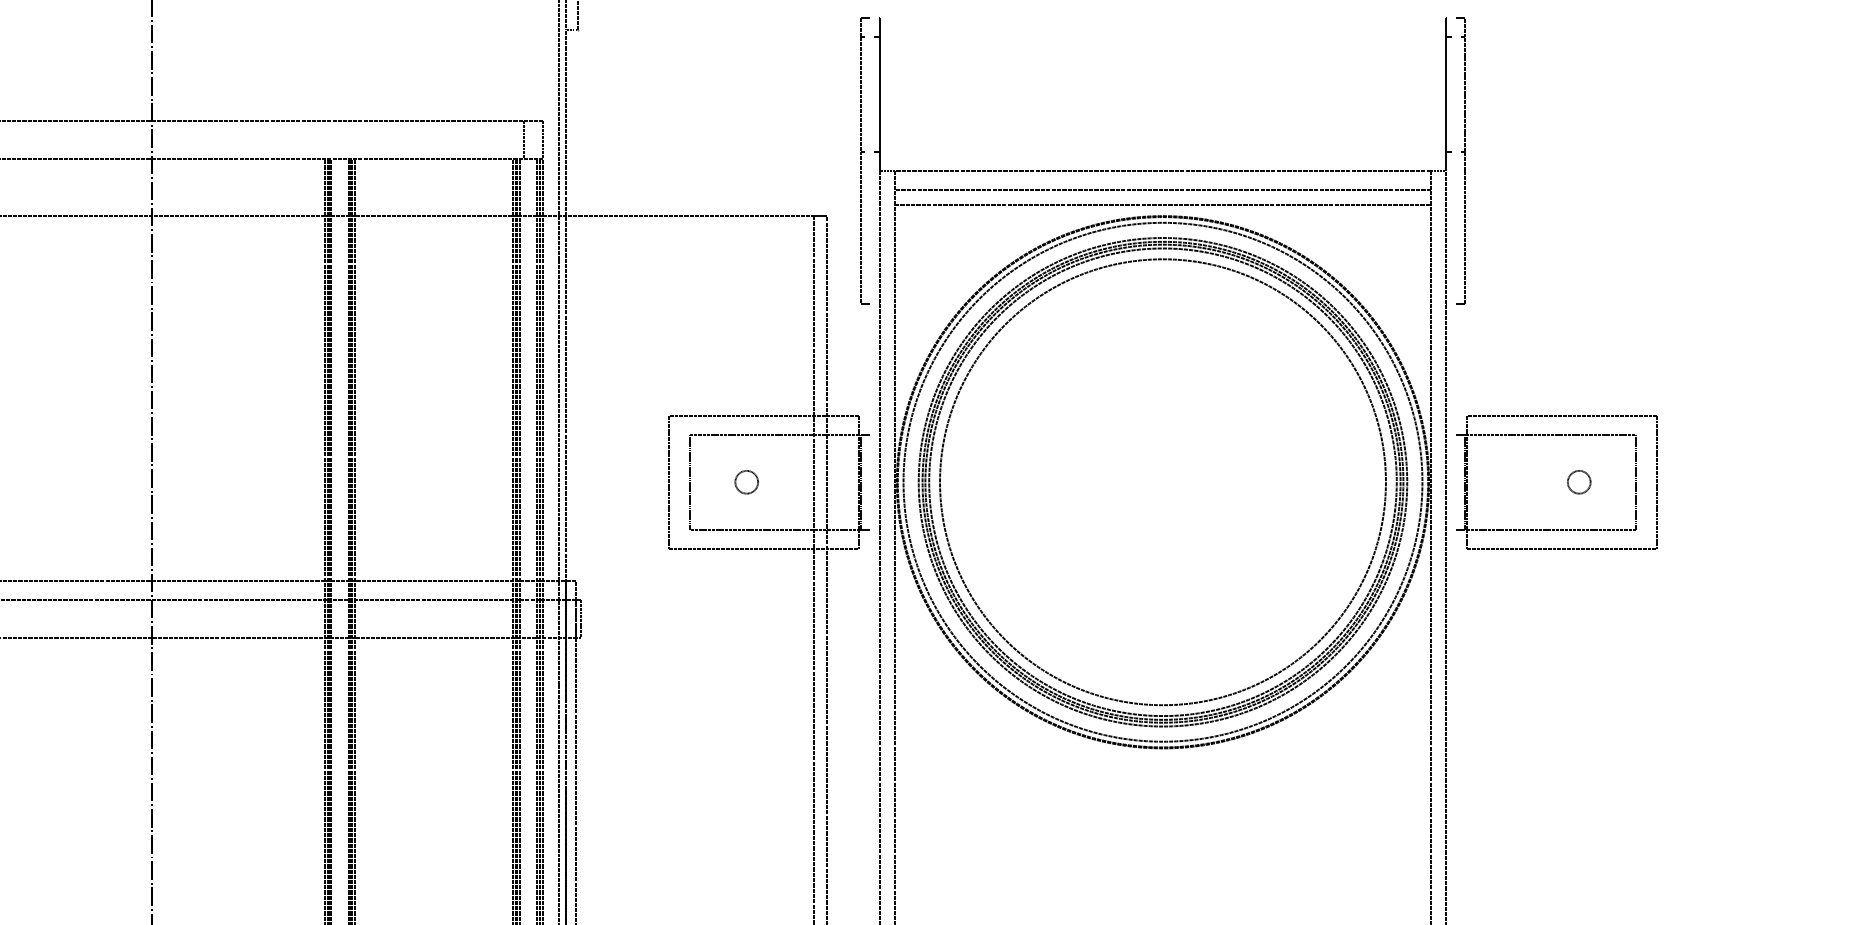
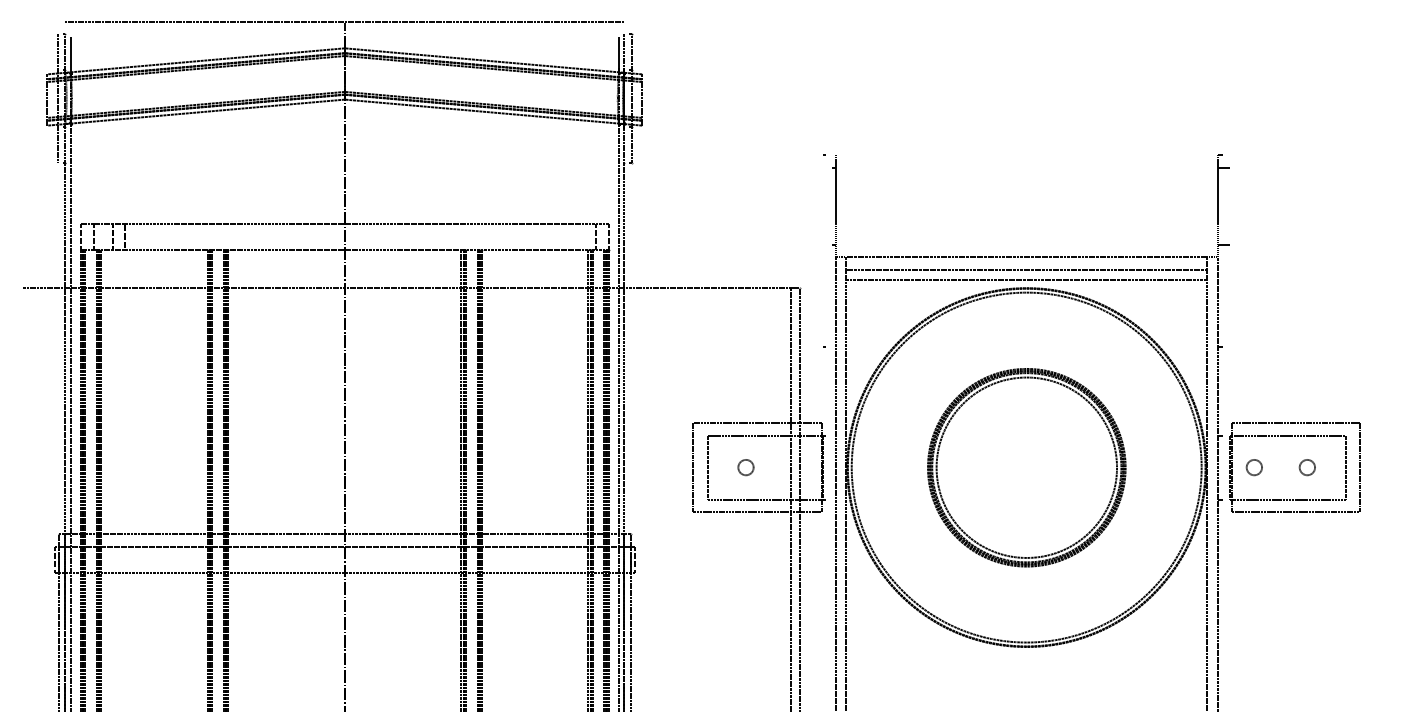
line: (860, 160) -> (822, 250), removed
line: (1465, 160) -> (1230, 250), removed
part: (1162, 482) -> (1026, 467), size x0.6
circle: (1499, 482) -> (1253, 467), added

